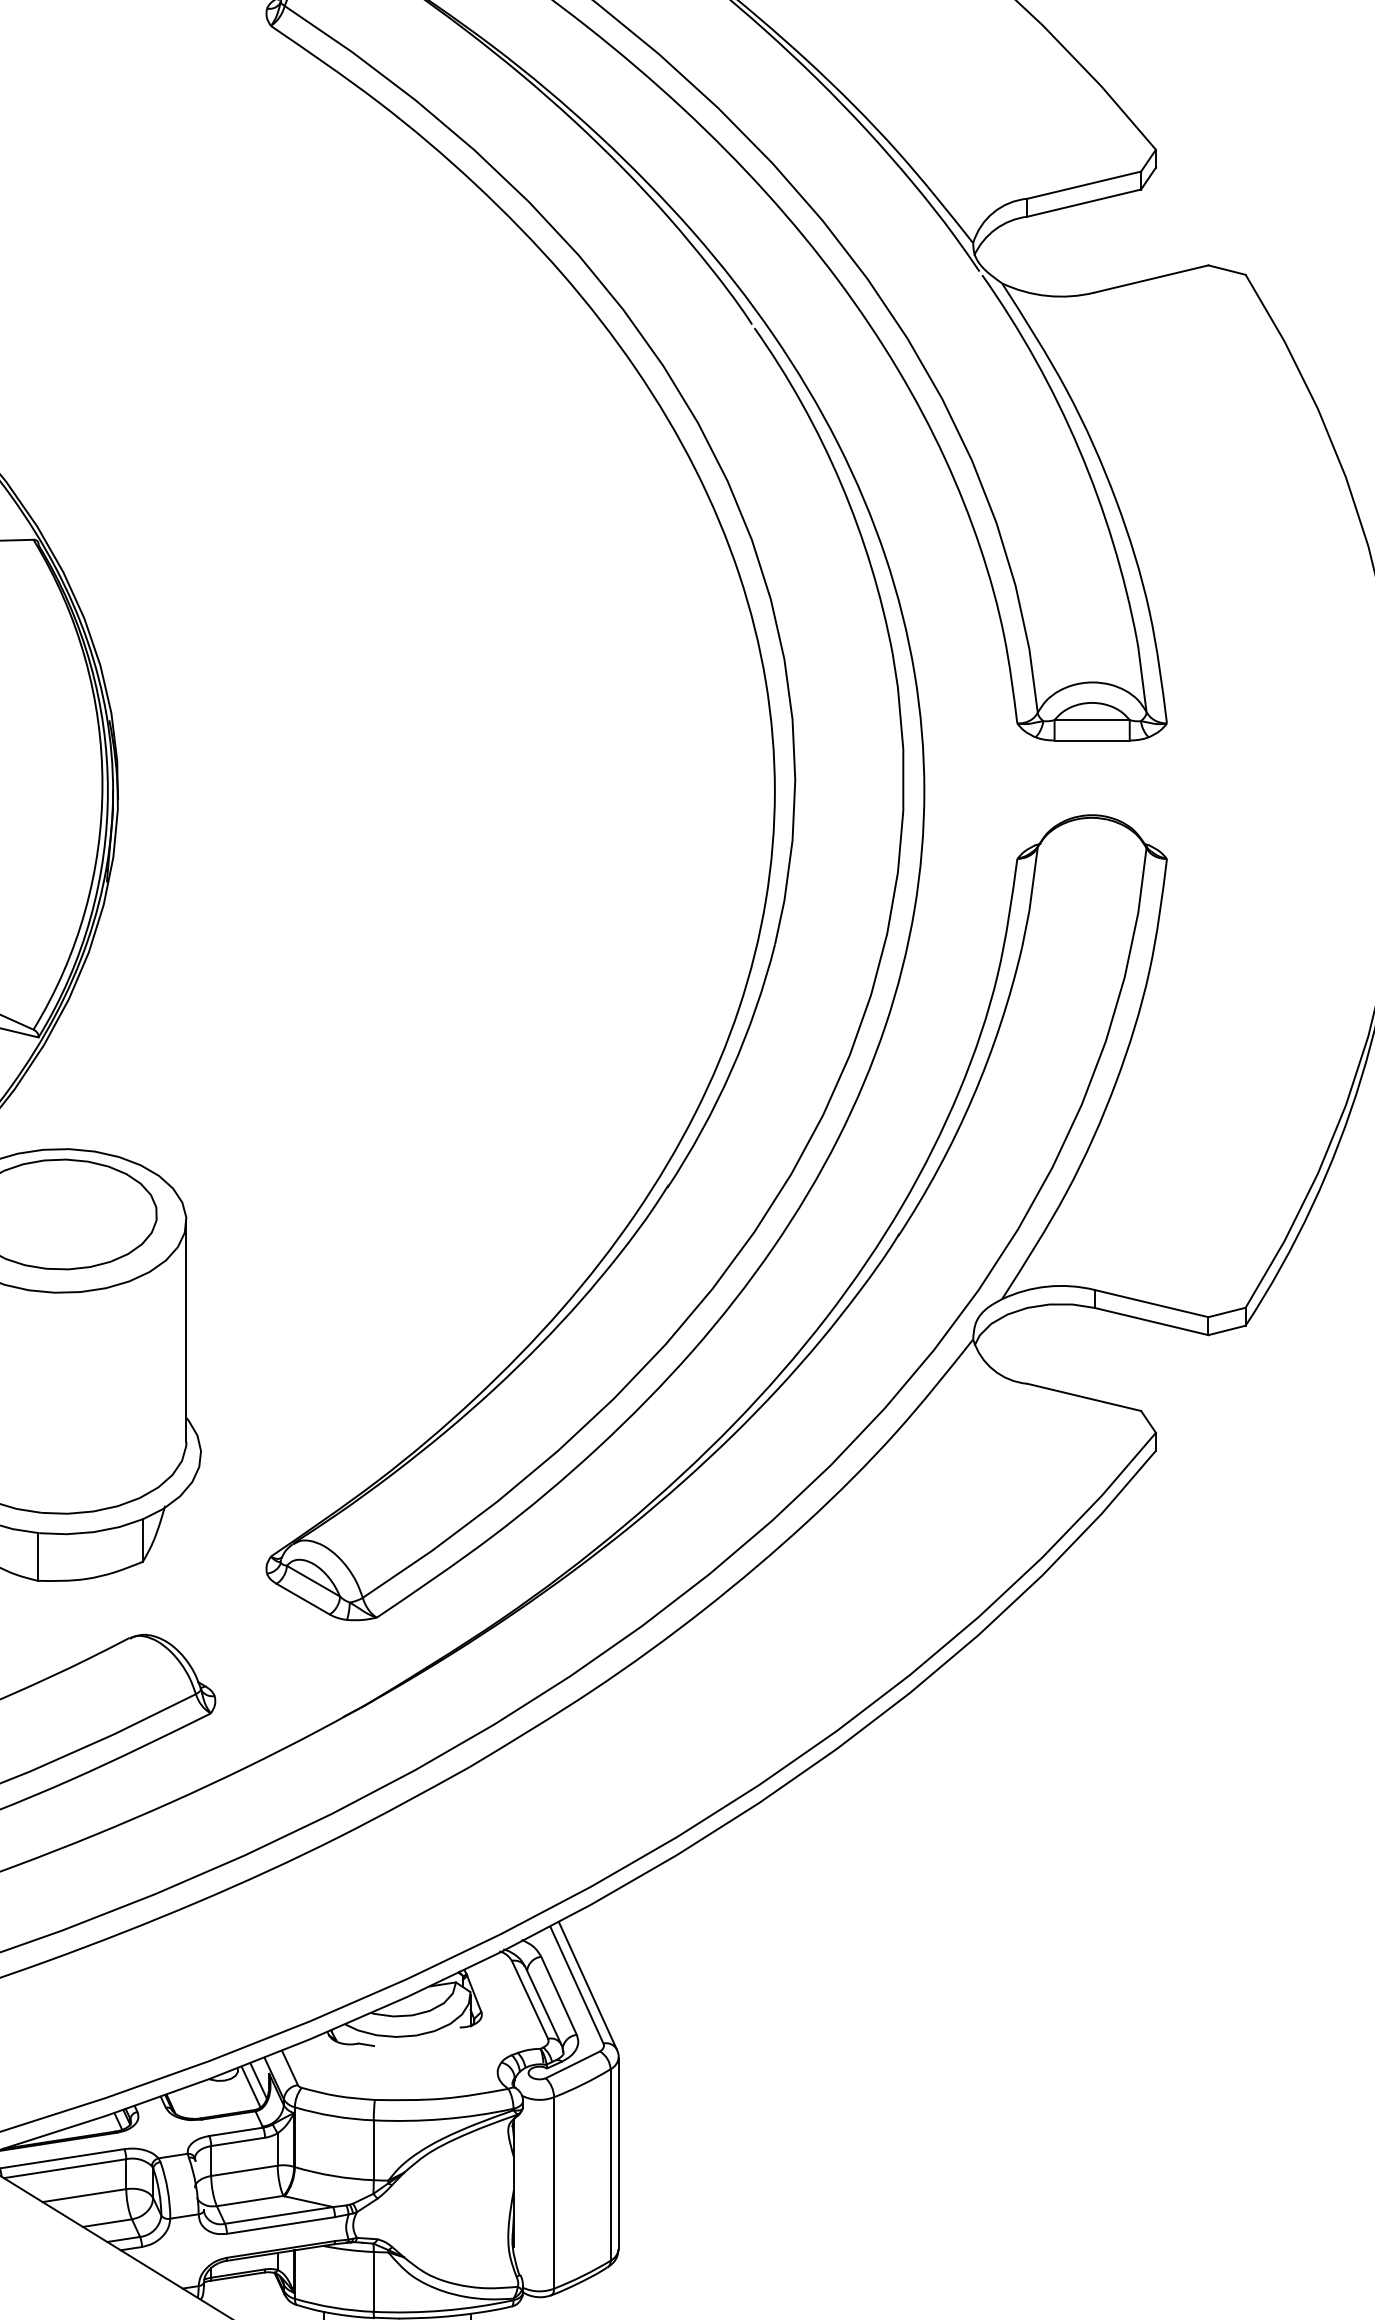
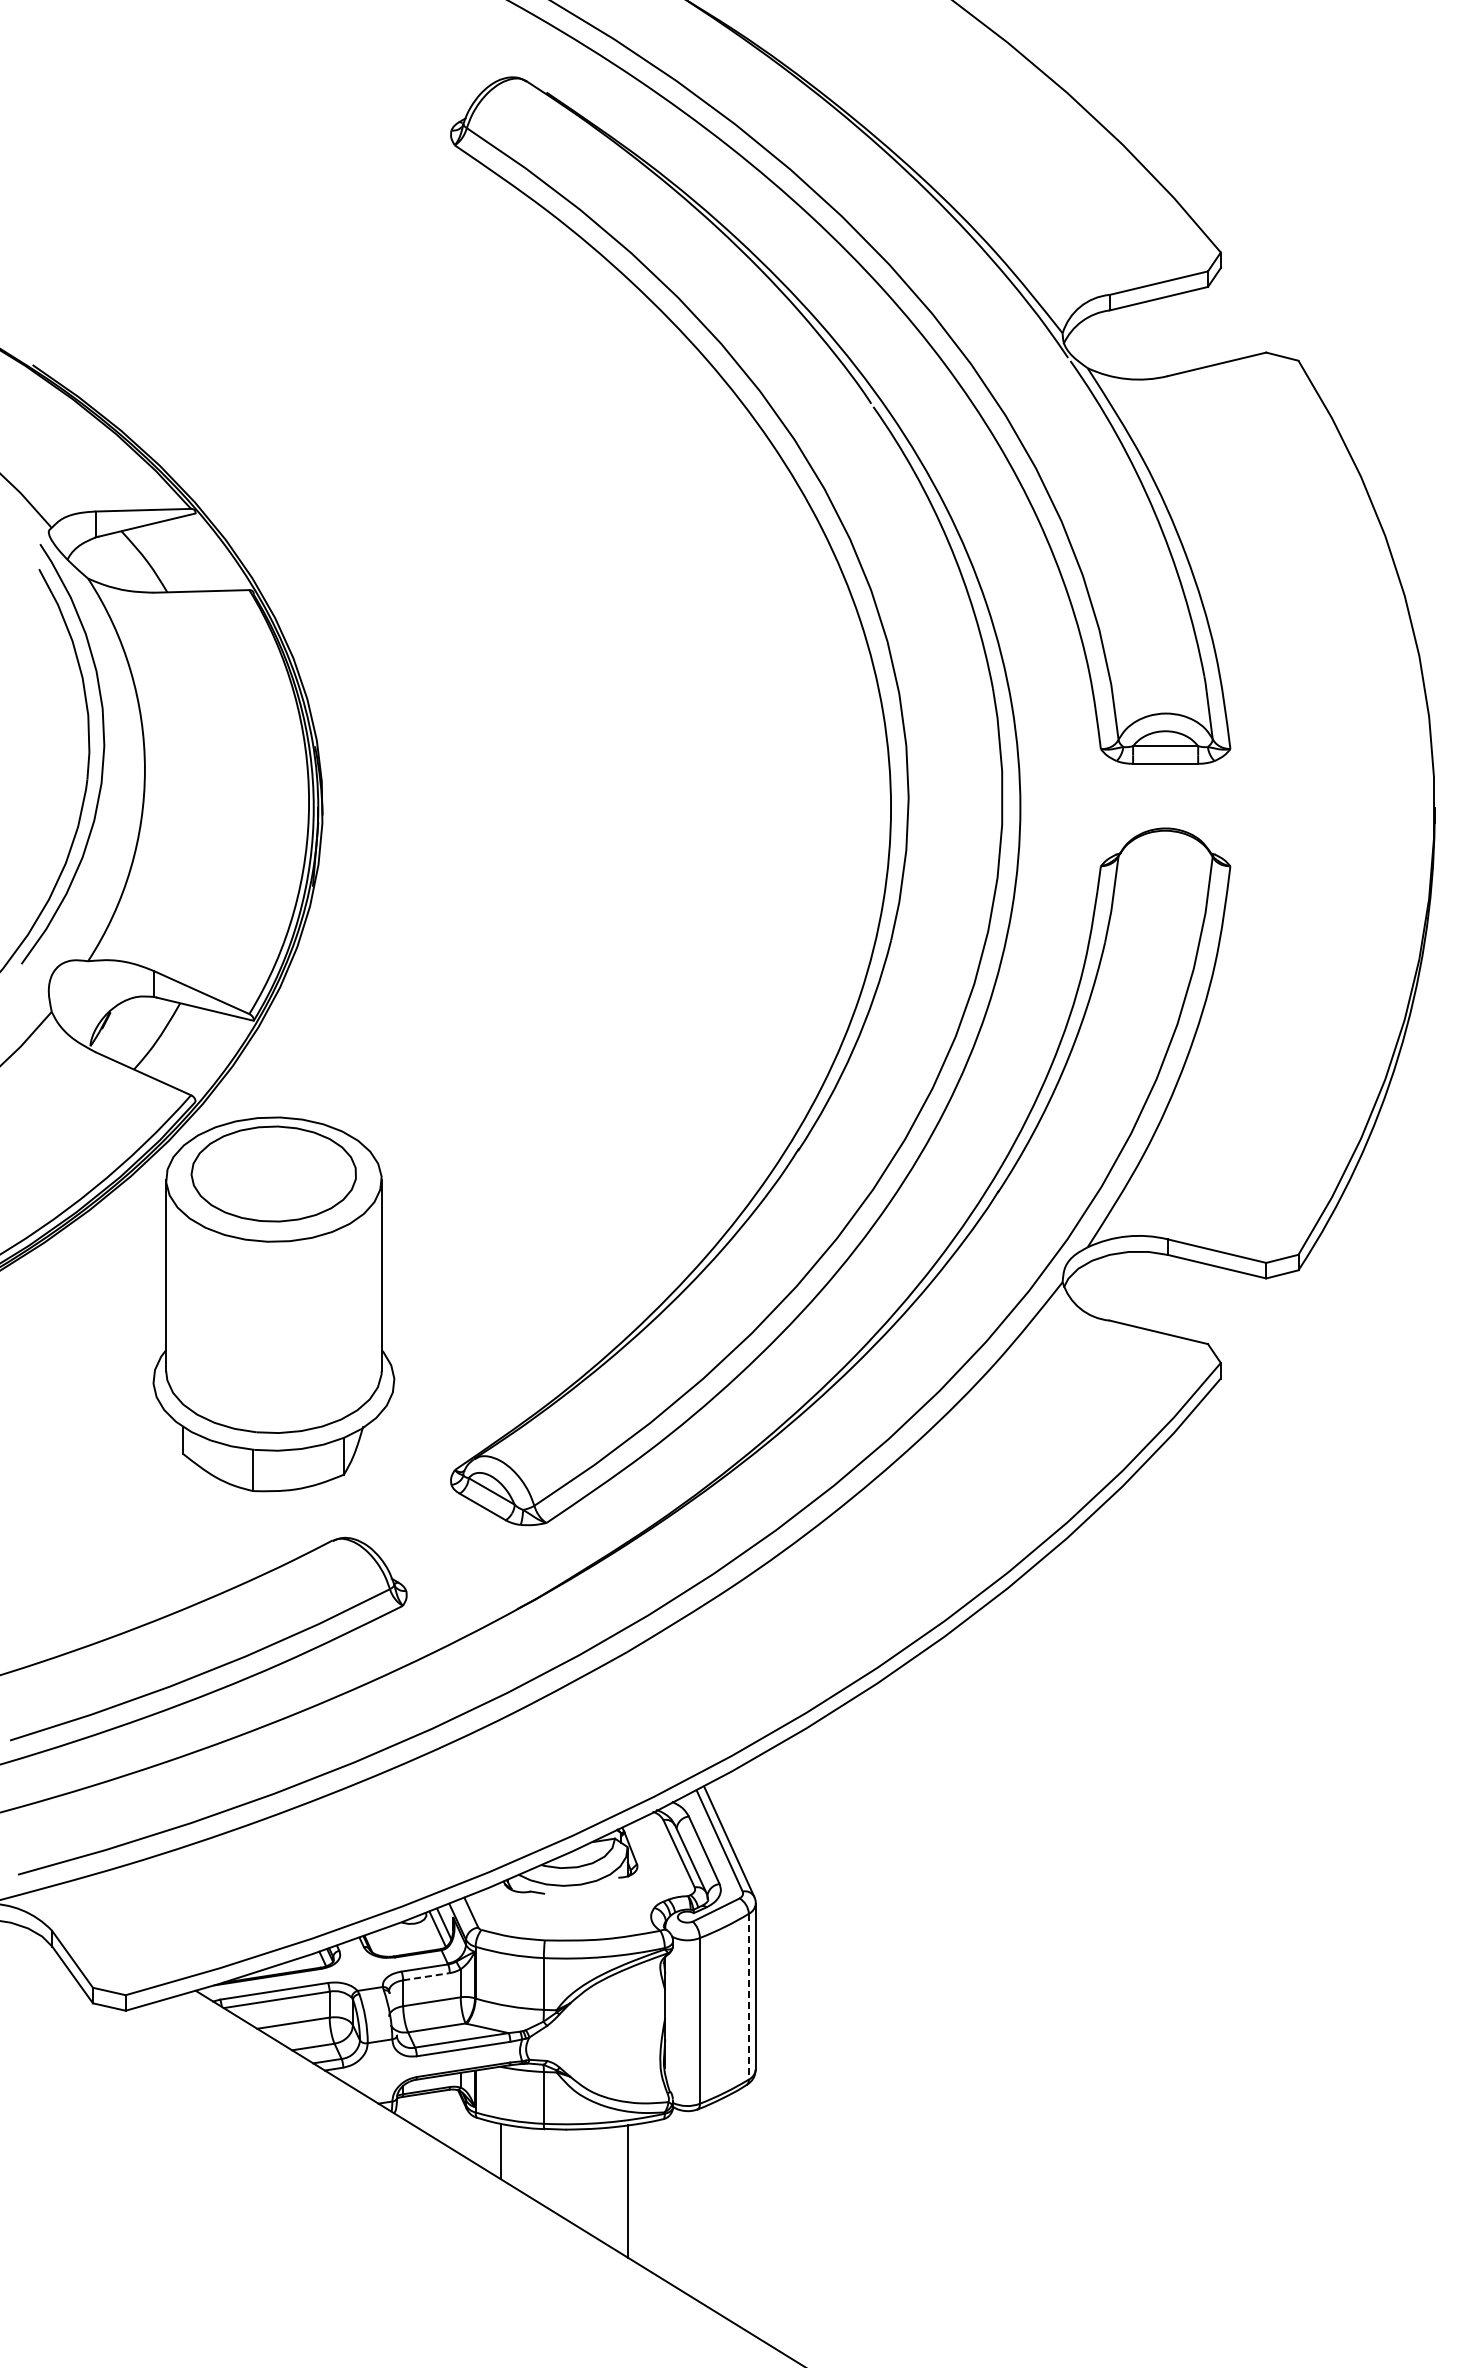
line: (238, 2141) -> (426, 1976), solid -> dashed
line: (610, 2164) -> (748, 1996), solid -> dashed

